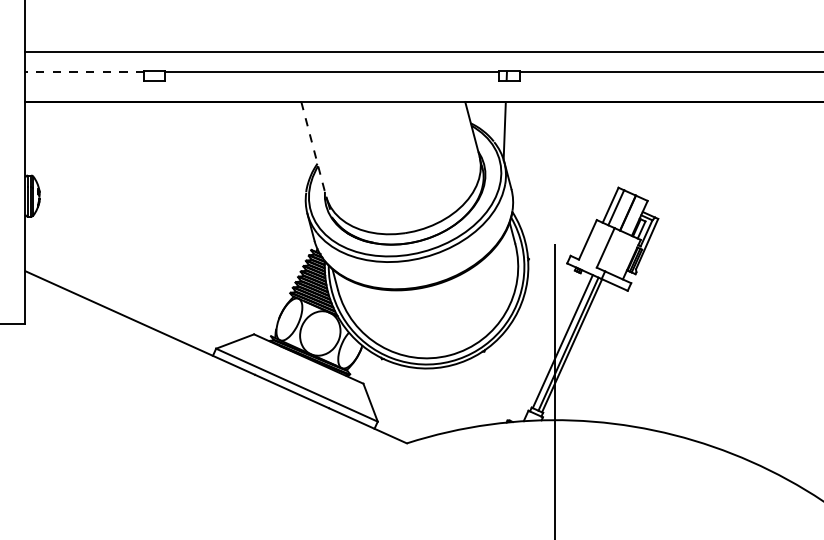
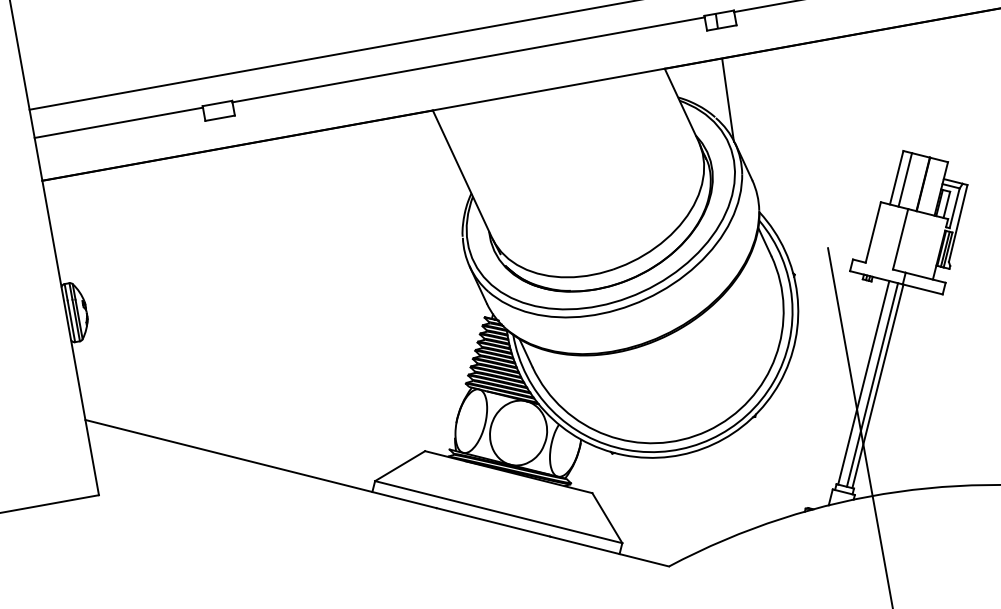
line: (84, 71) -> (118, 122), dashed -> solid
line: (313, 149) -> (462, 174), dashed -> solid

